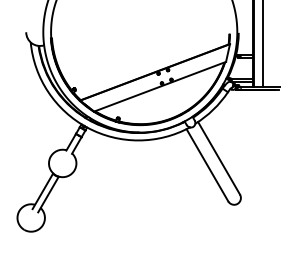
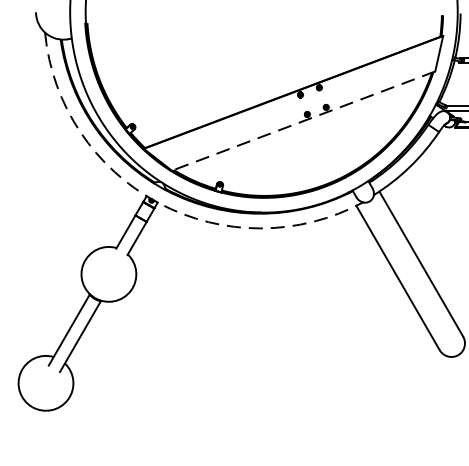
line: (159, 86) -> (302, 120), solid -> dashed
arc: (87, 127) -> (158, 202), solid -> dashed

